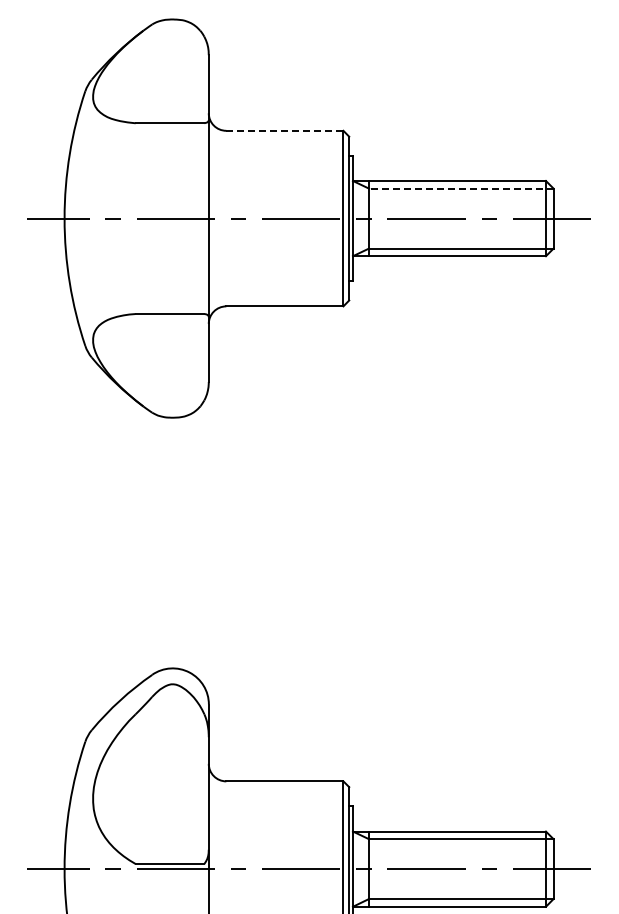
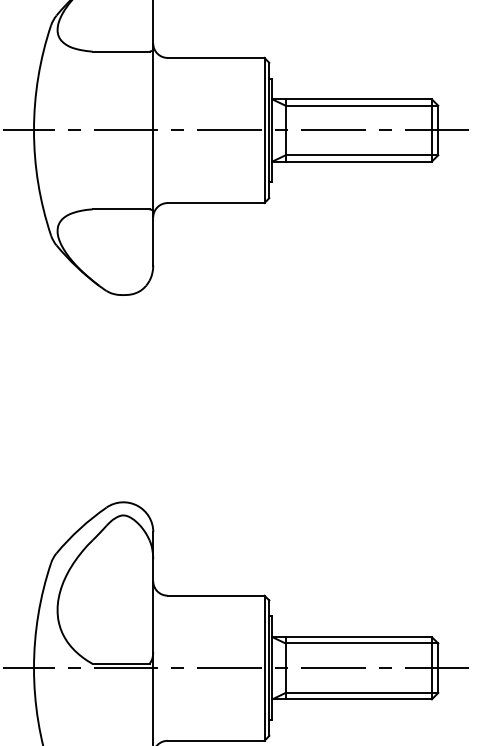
line: (284, 130) -> (215, 57), dashed -> solid
line: (460, 188) -> (361, 105), dashed -> solid

